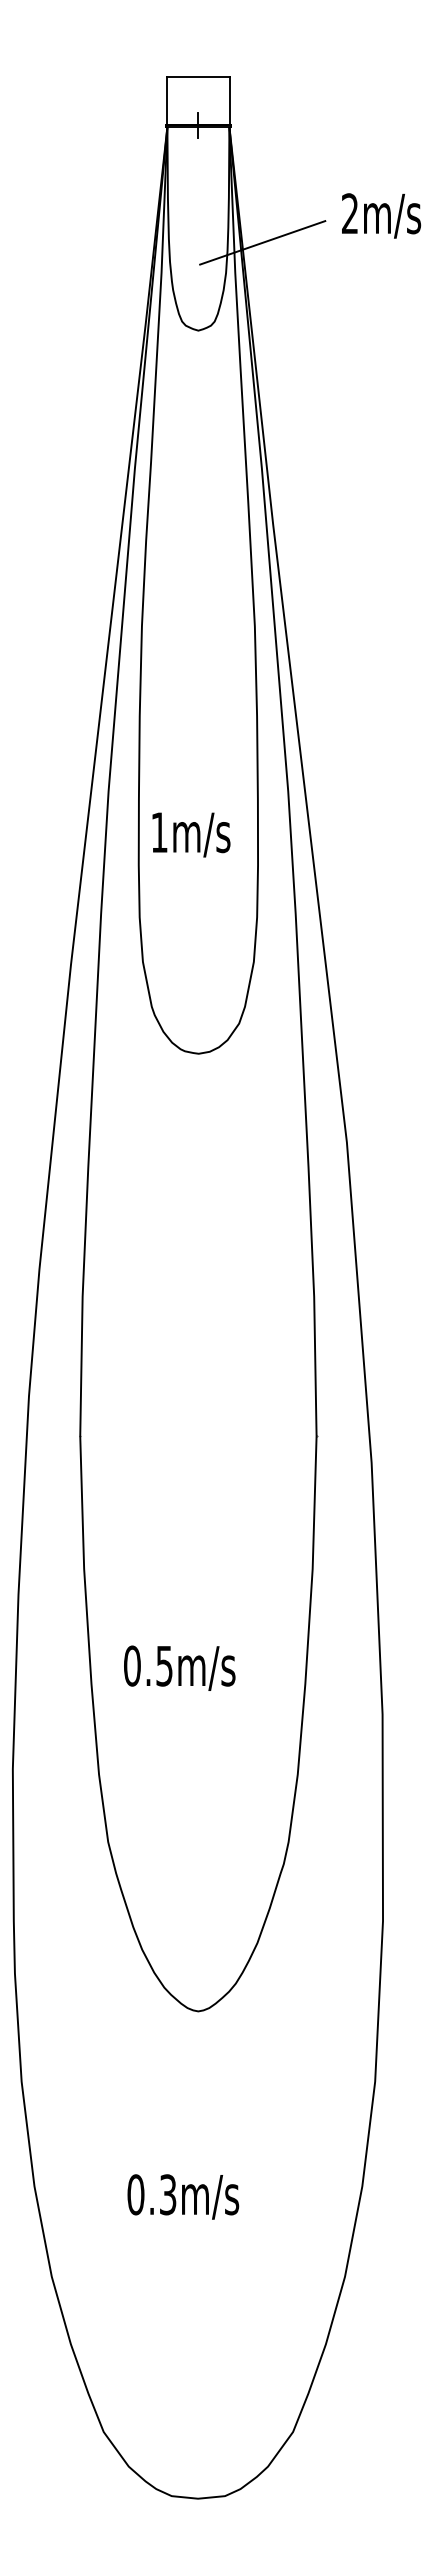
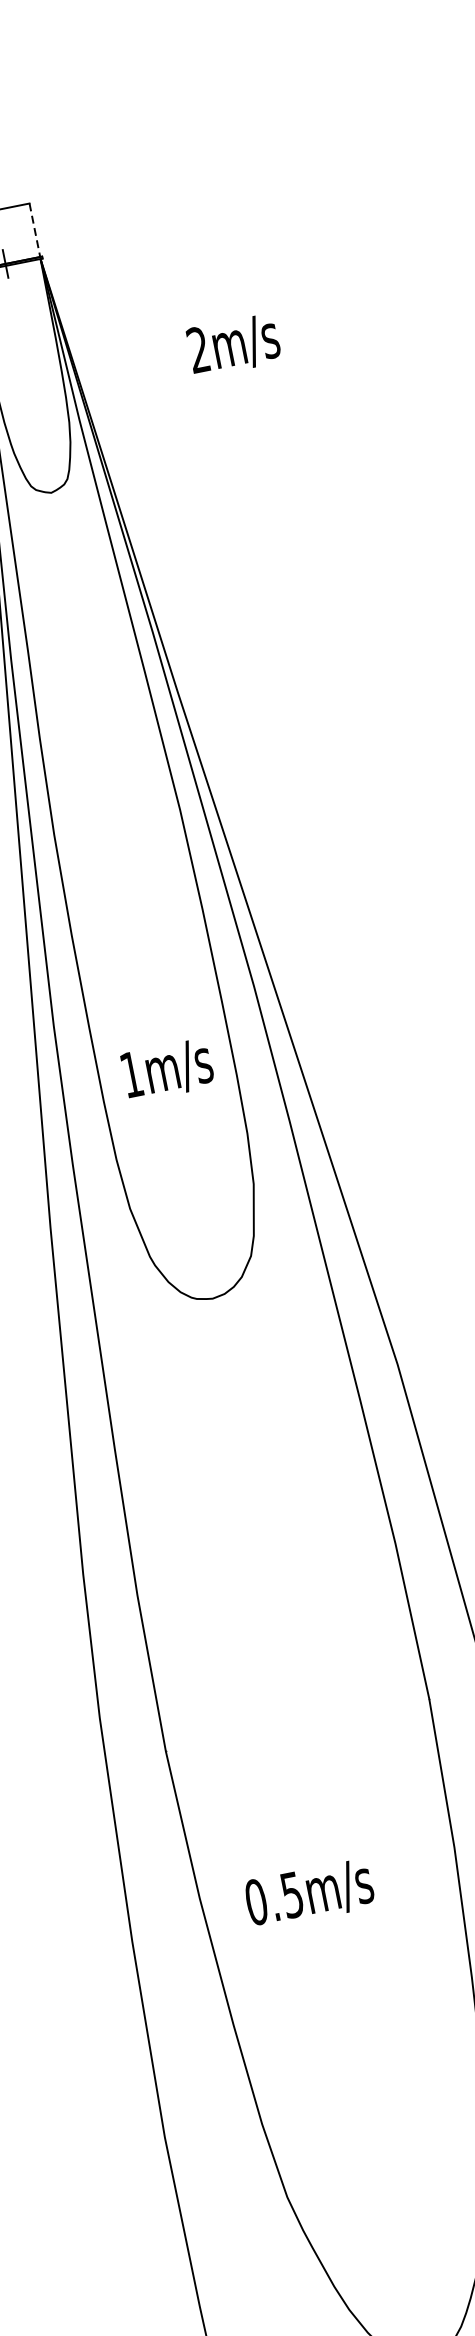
line: (229, 101) -> (34, 230), solid -> dashed
text: (381, 215) -> (233, 344), moved
line: (262, 242) -> (103, 380), removed
text: (191, 834) -> (167, 1069), moved
text: (179, 1667) -> (309, 1893), moved

